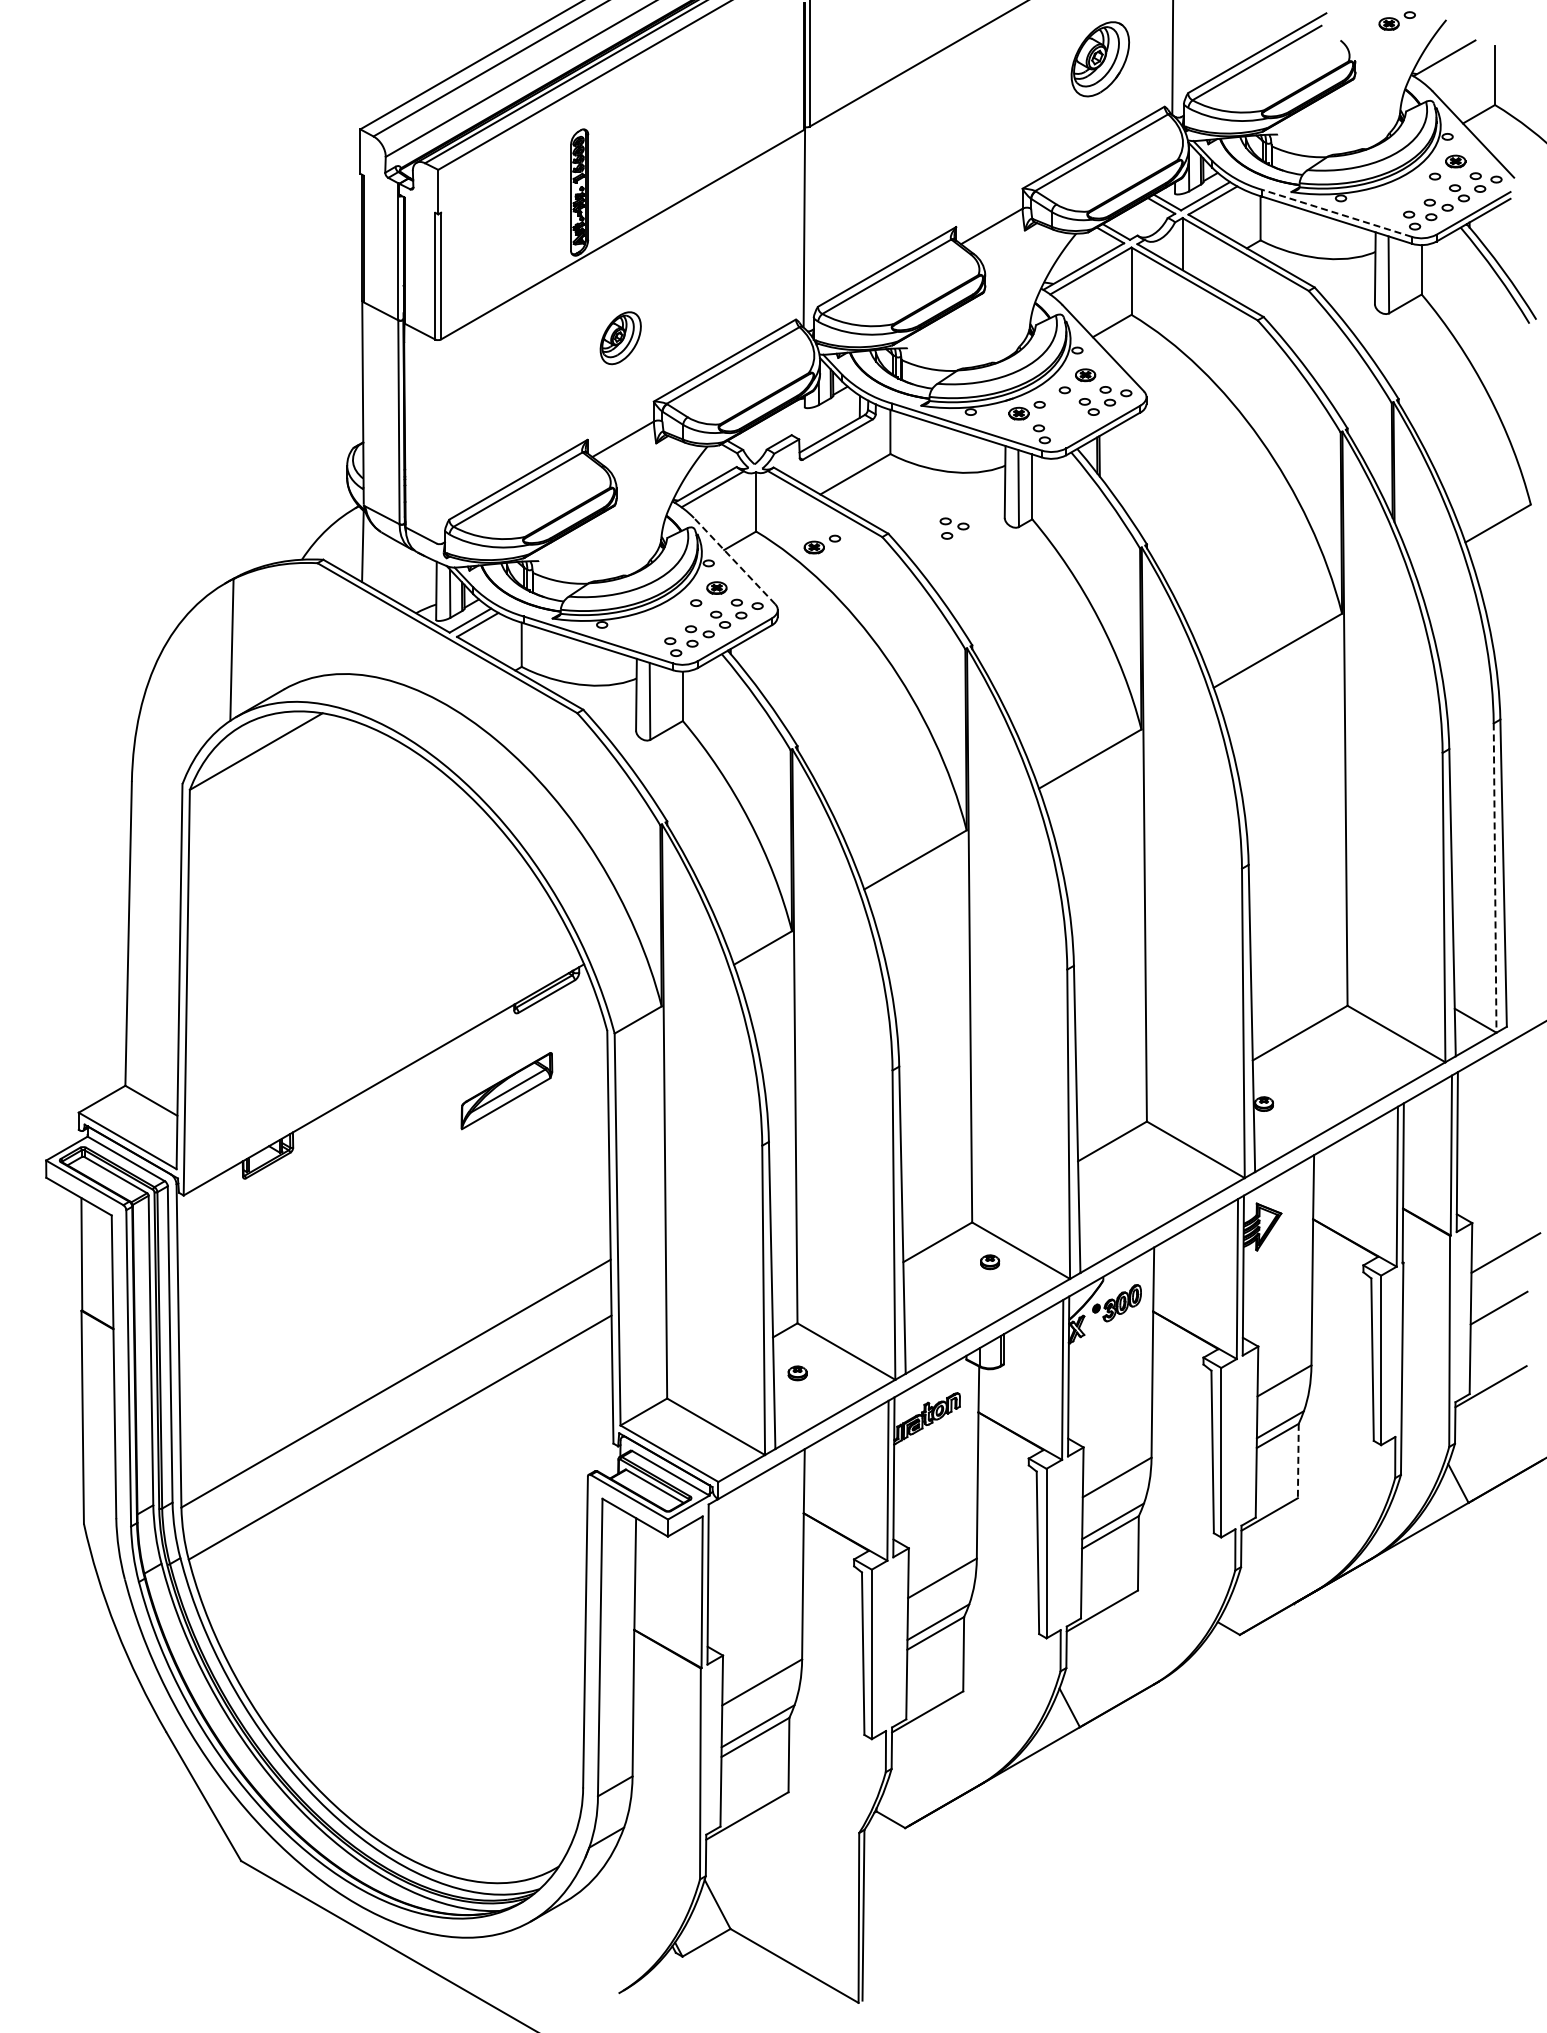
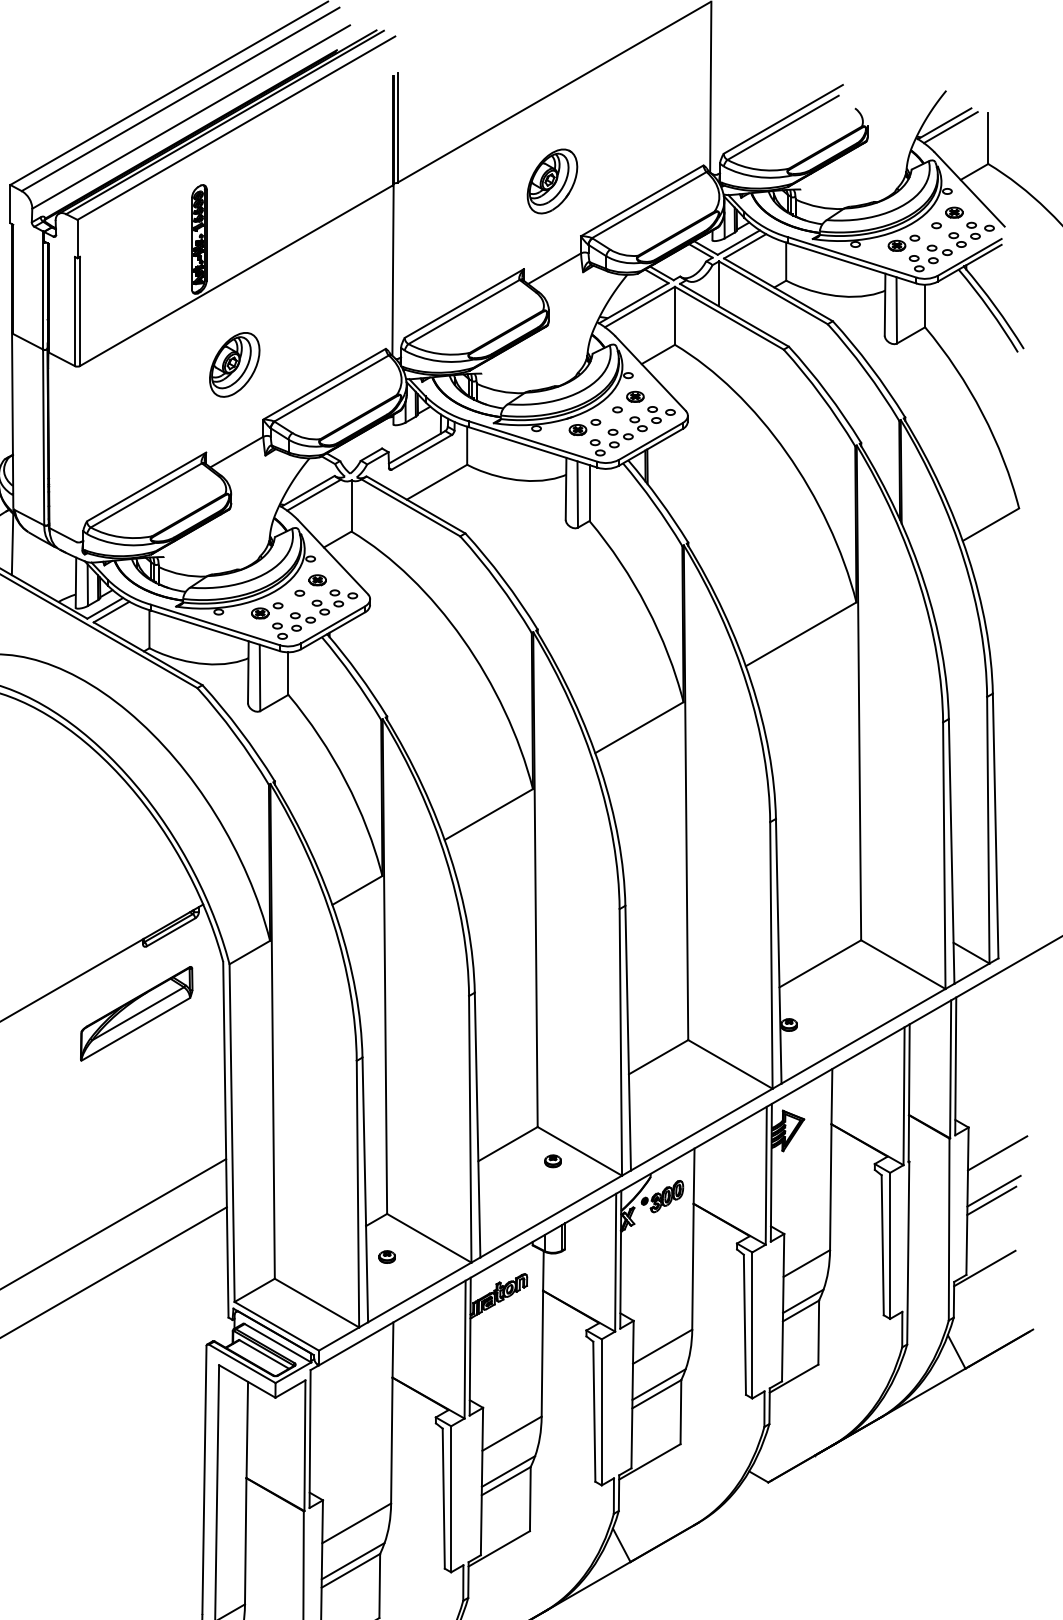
part: (1396, 20) -> (903, 242), moved
part: (1099, 59) -> (551, 181), moved
line: (1451, 62) -> (950, 127), added
line: (1336, 213) -> (851, 257), dashed -> solid
part: (620, 338) -> (234, 365), size x1.43
part: (954, 528) -> (620, 438), moved
part: (822, 544) -> (267, 610), moved
line: (734, 560) -> (332, 556), dashed -> solid
line: (1495, 878) -> (988, 830), dashed -> solid
part: (506, 1090) -> (136, 1013), size x1.43
line: (1501, 1296) -> (993, 1190), added
line: (1298, 1461) -> (818, 1333), dashed -> solid

